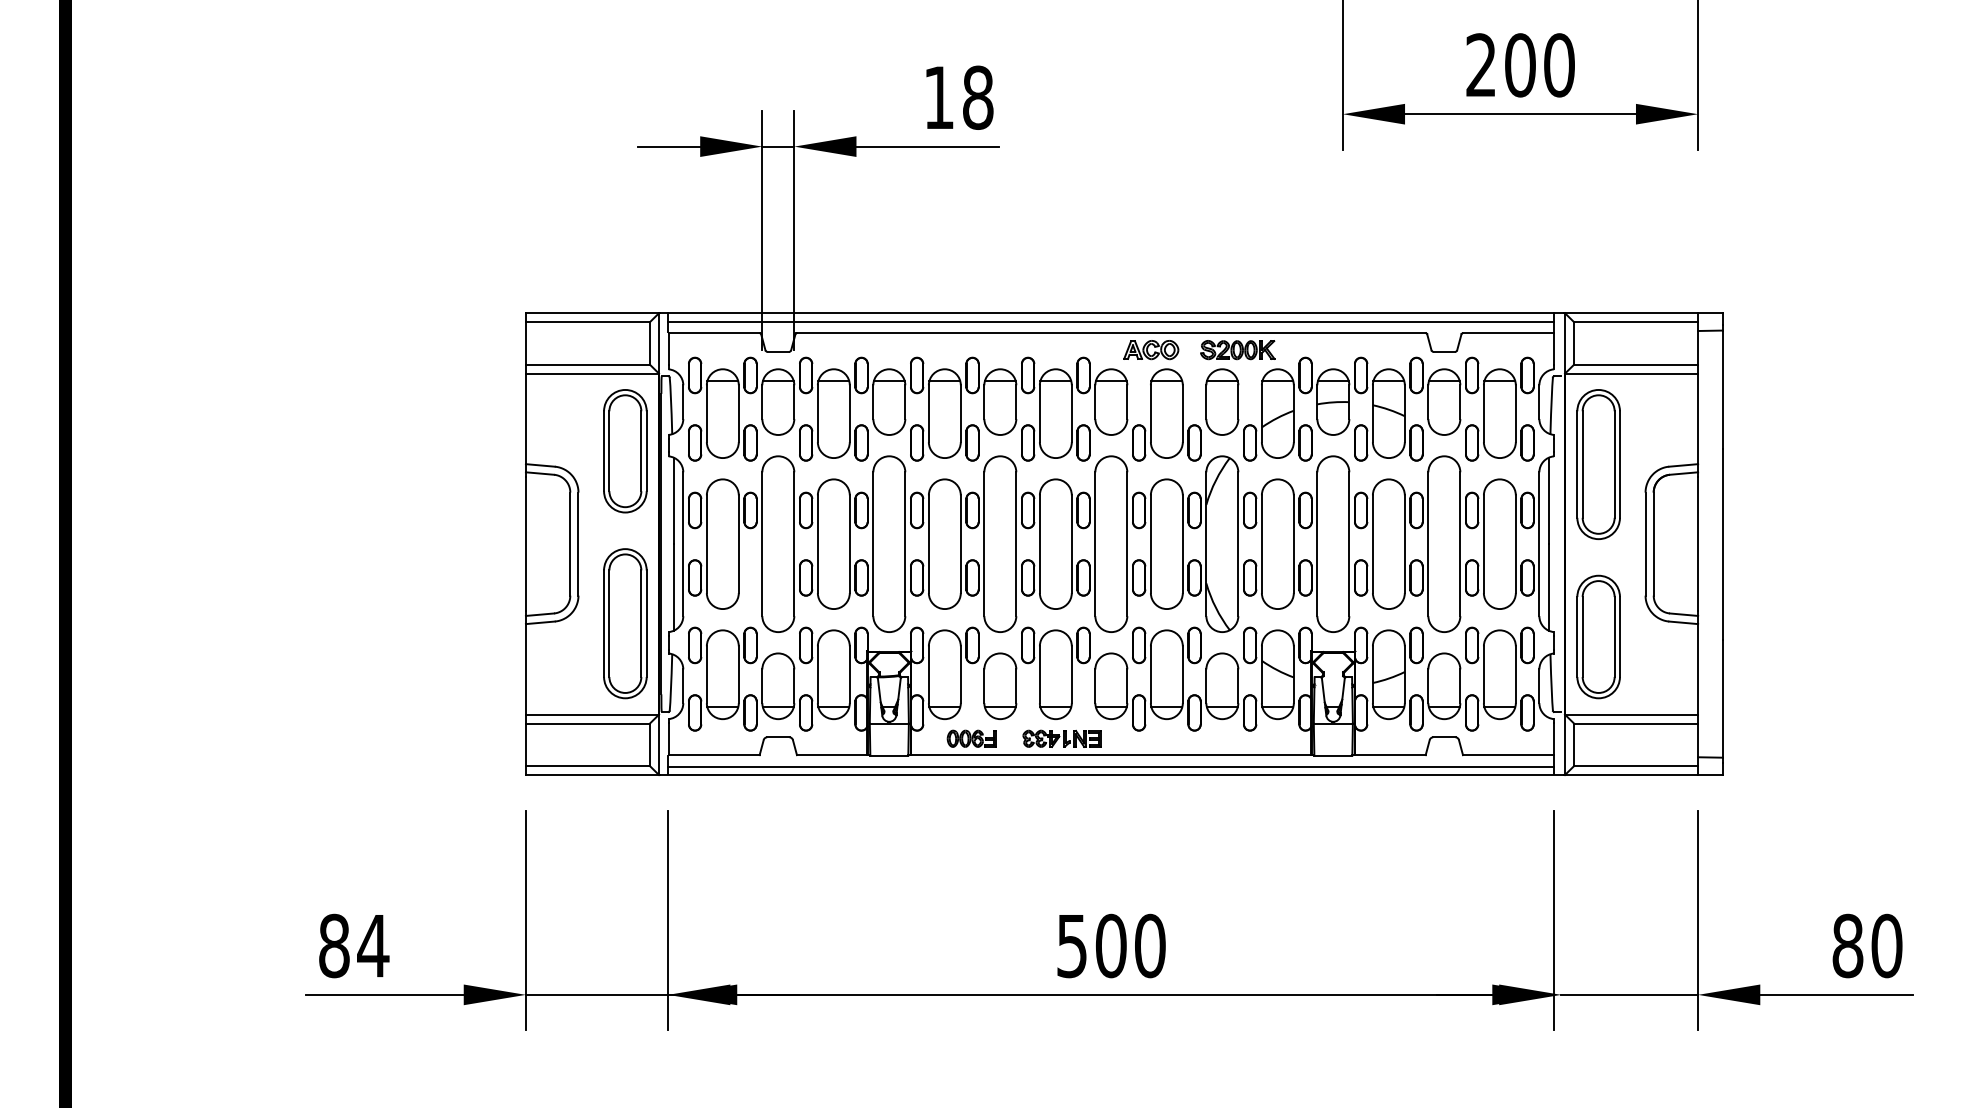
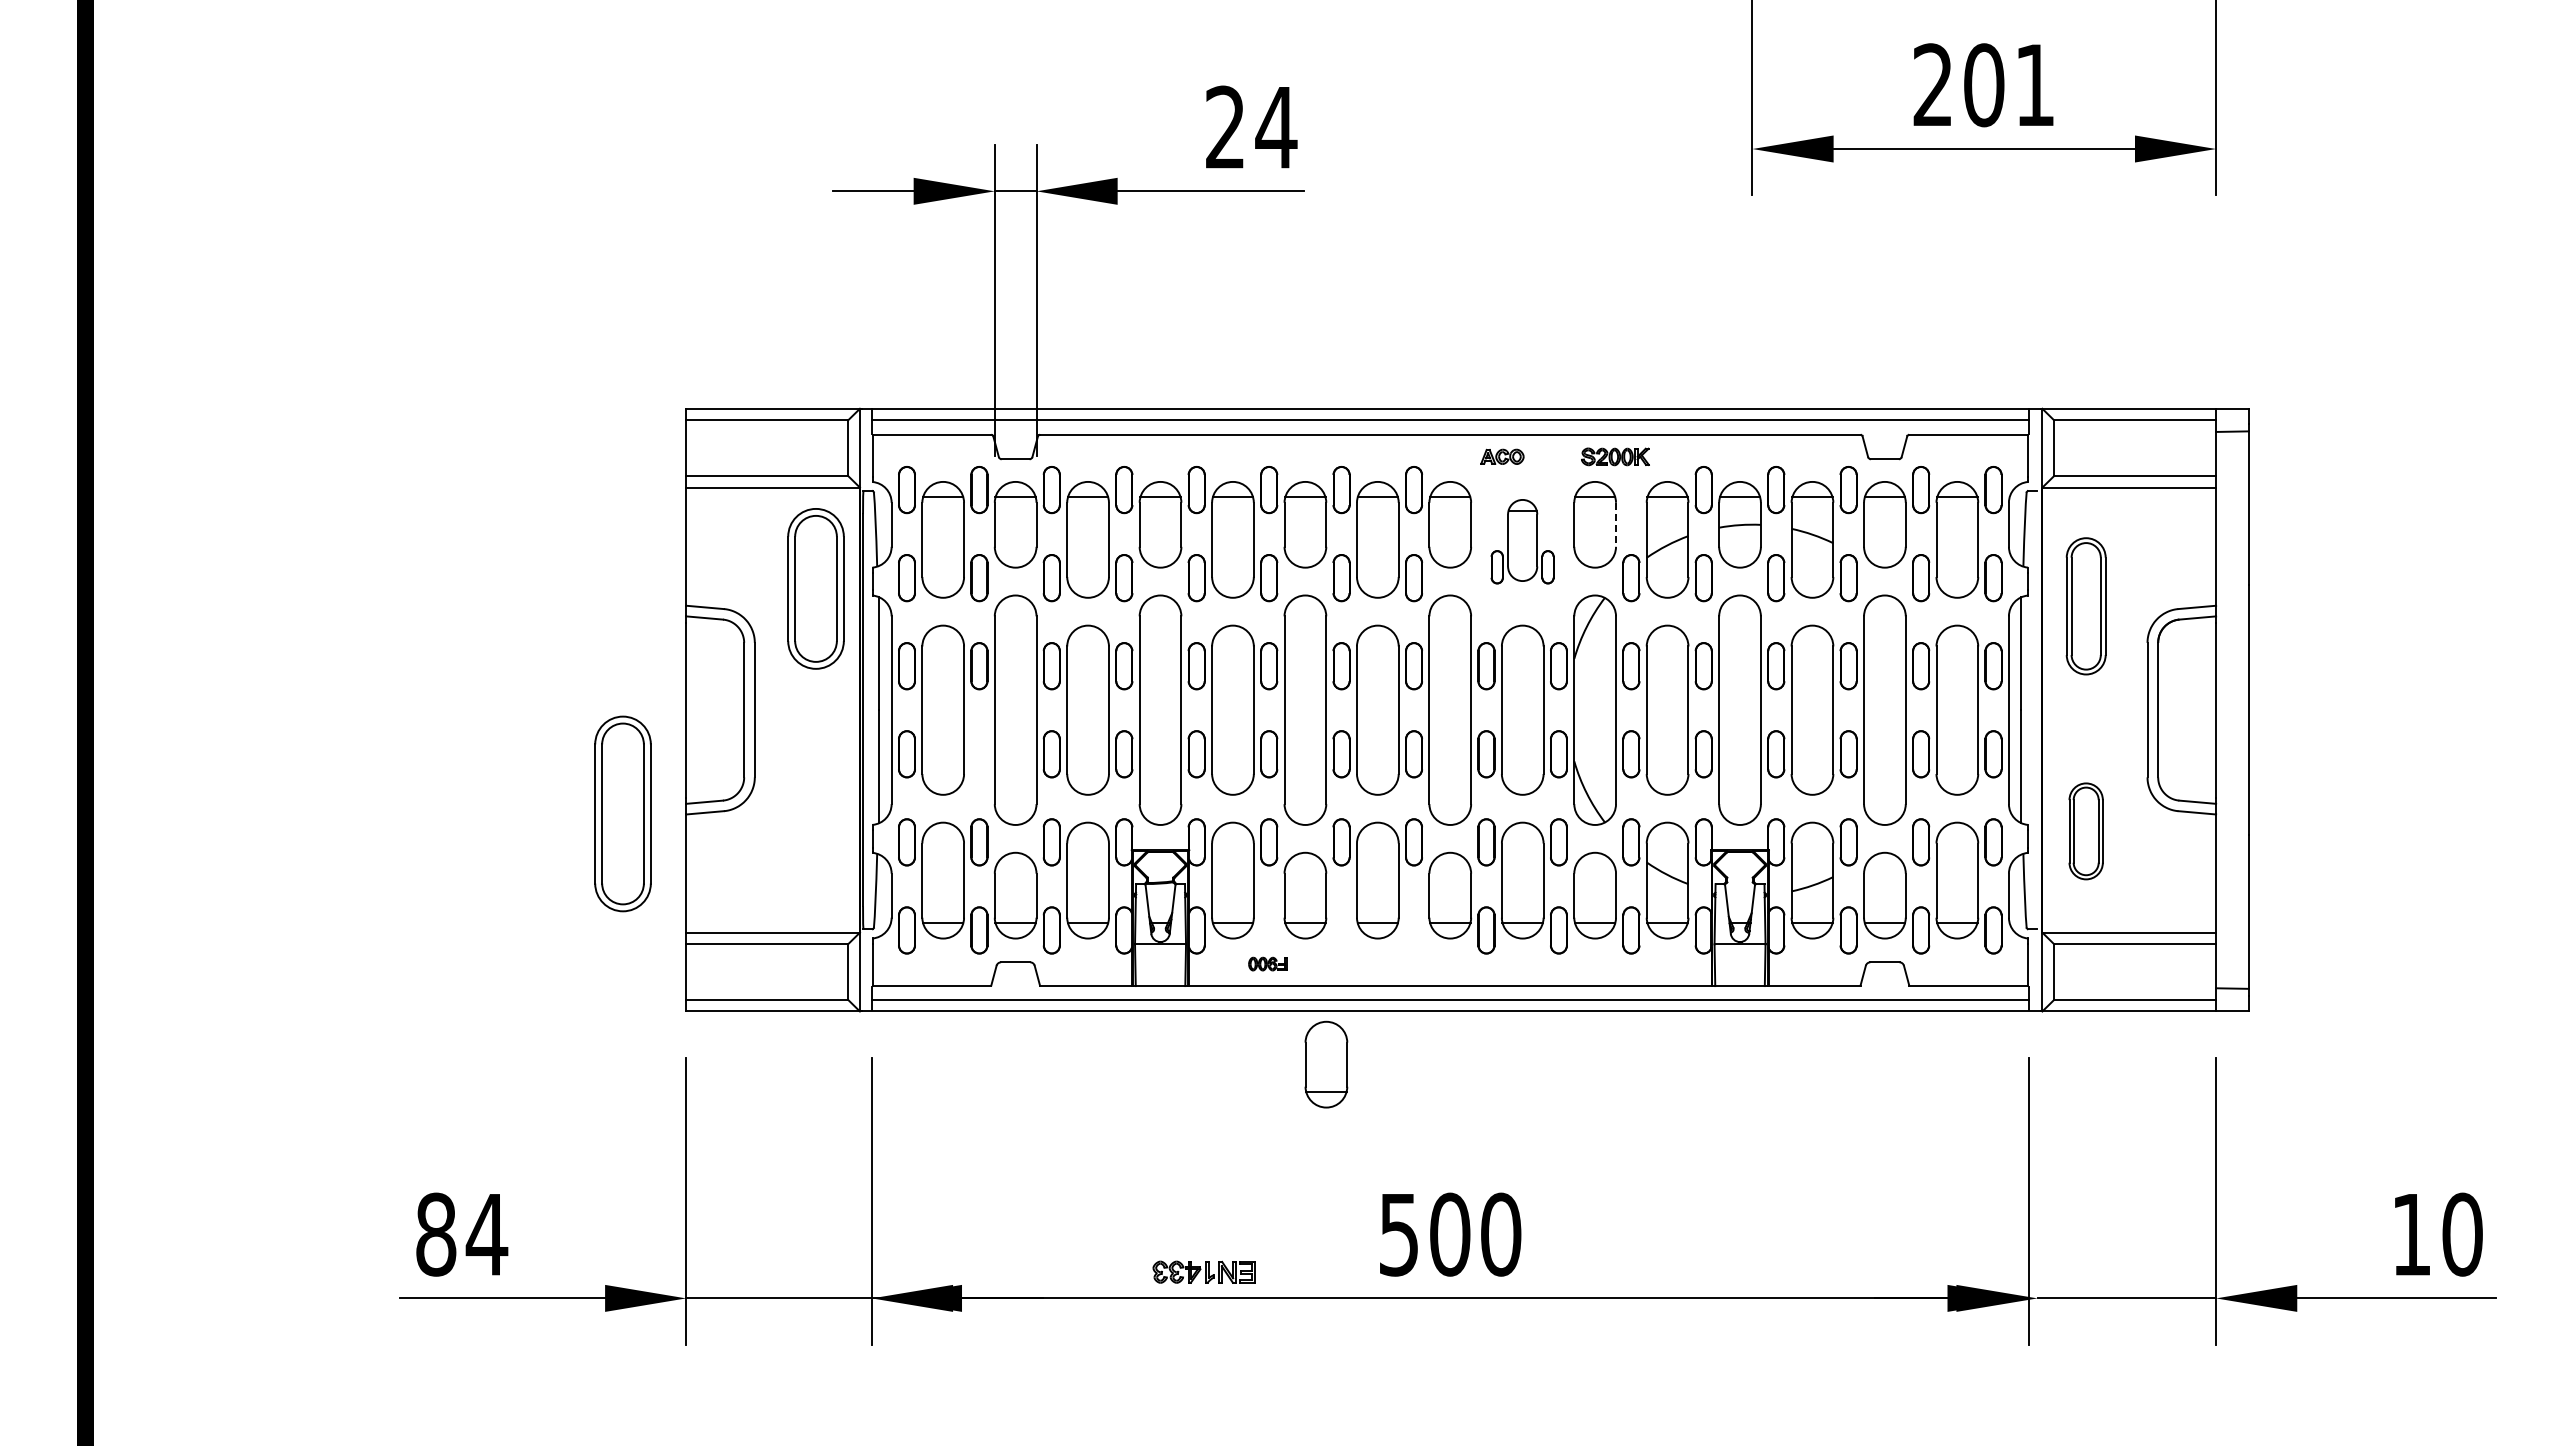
text: (1559, 65) -> (2035, 85), 200 -> 201
text: (959, 97) -> (1251, 127), 18 -> 24
part: (1151, 349) -> (1502, 456), size x0.6
part: (1237, 349) -> (1615, 456), size x0.7
line: (1238, 402) -> (1616, 525), solid -> dashed
part: (1166, 414) -> (1522, 541), size x0.7
part: (1598, 464) -> (2085, 606), size x0.7
part: (624, 623) -> (622, 813), moved
part: (1598, 637) -> (2085, 831), size x0.6
part: (971, 738) -> (1267, 963), size x0.6
part: (1061, 738) -> (1203, 1271), moved
part: (1016, 815) -> (1326, 1064), added
text: (1847, 945) -> (2411, 1234), 80 -> 10

